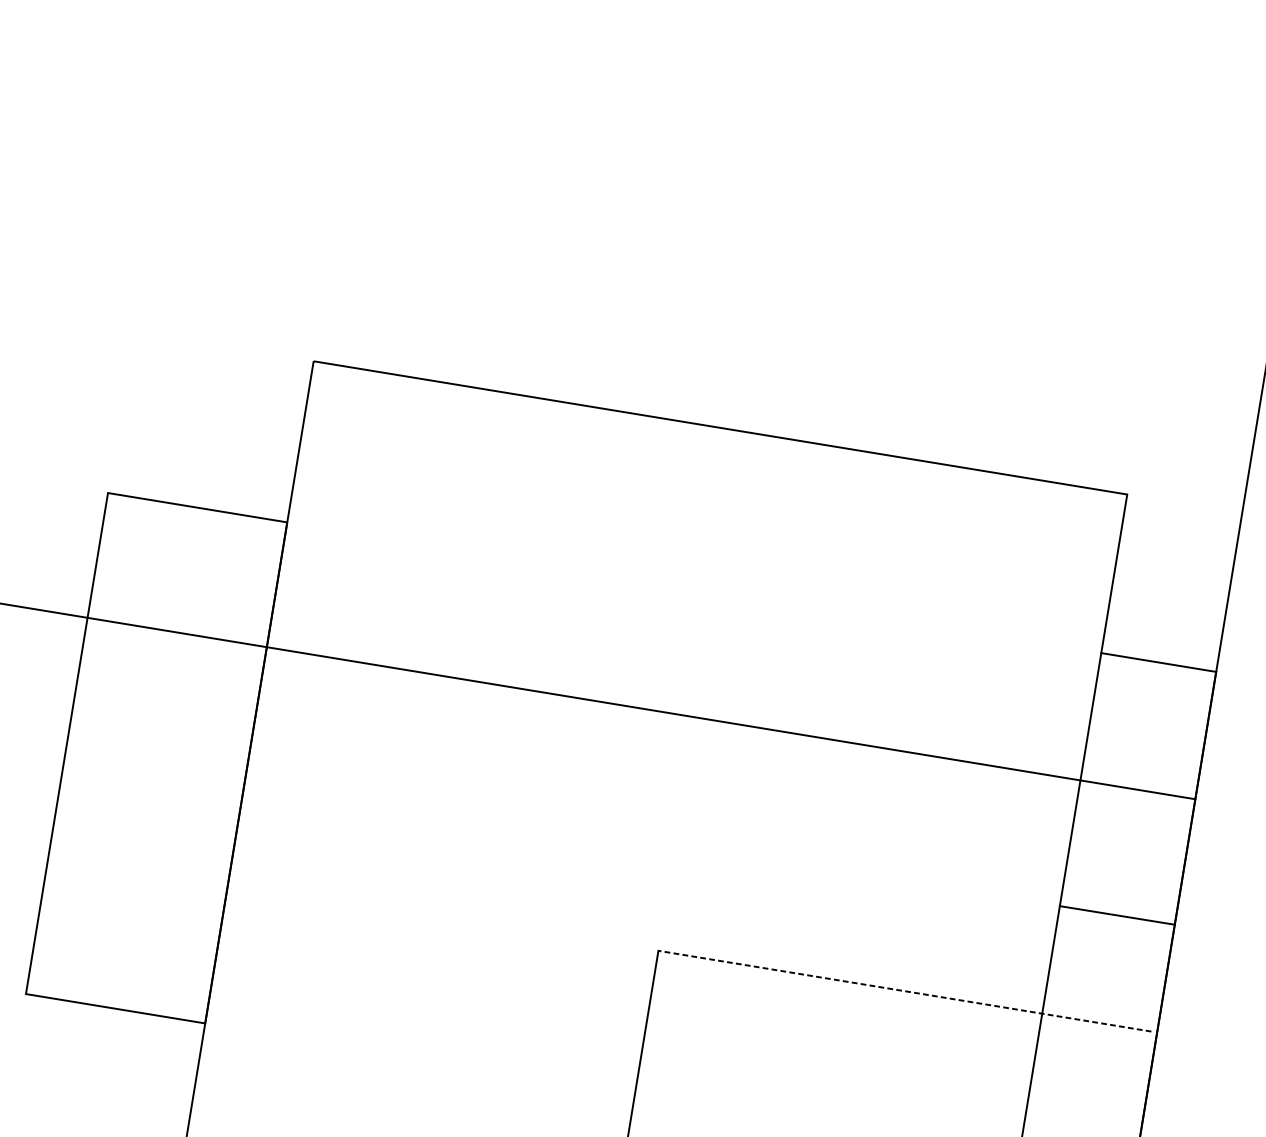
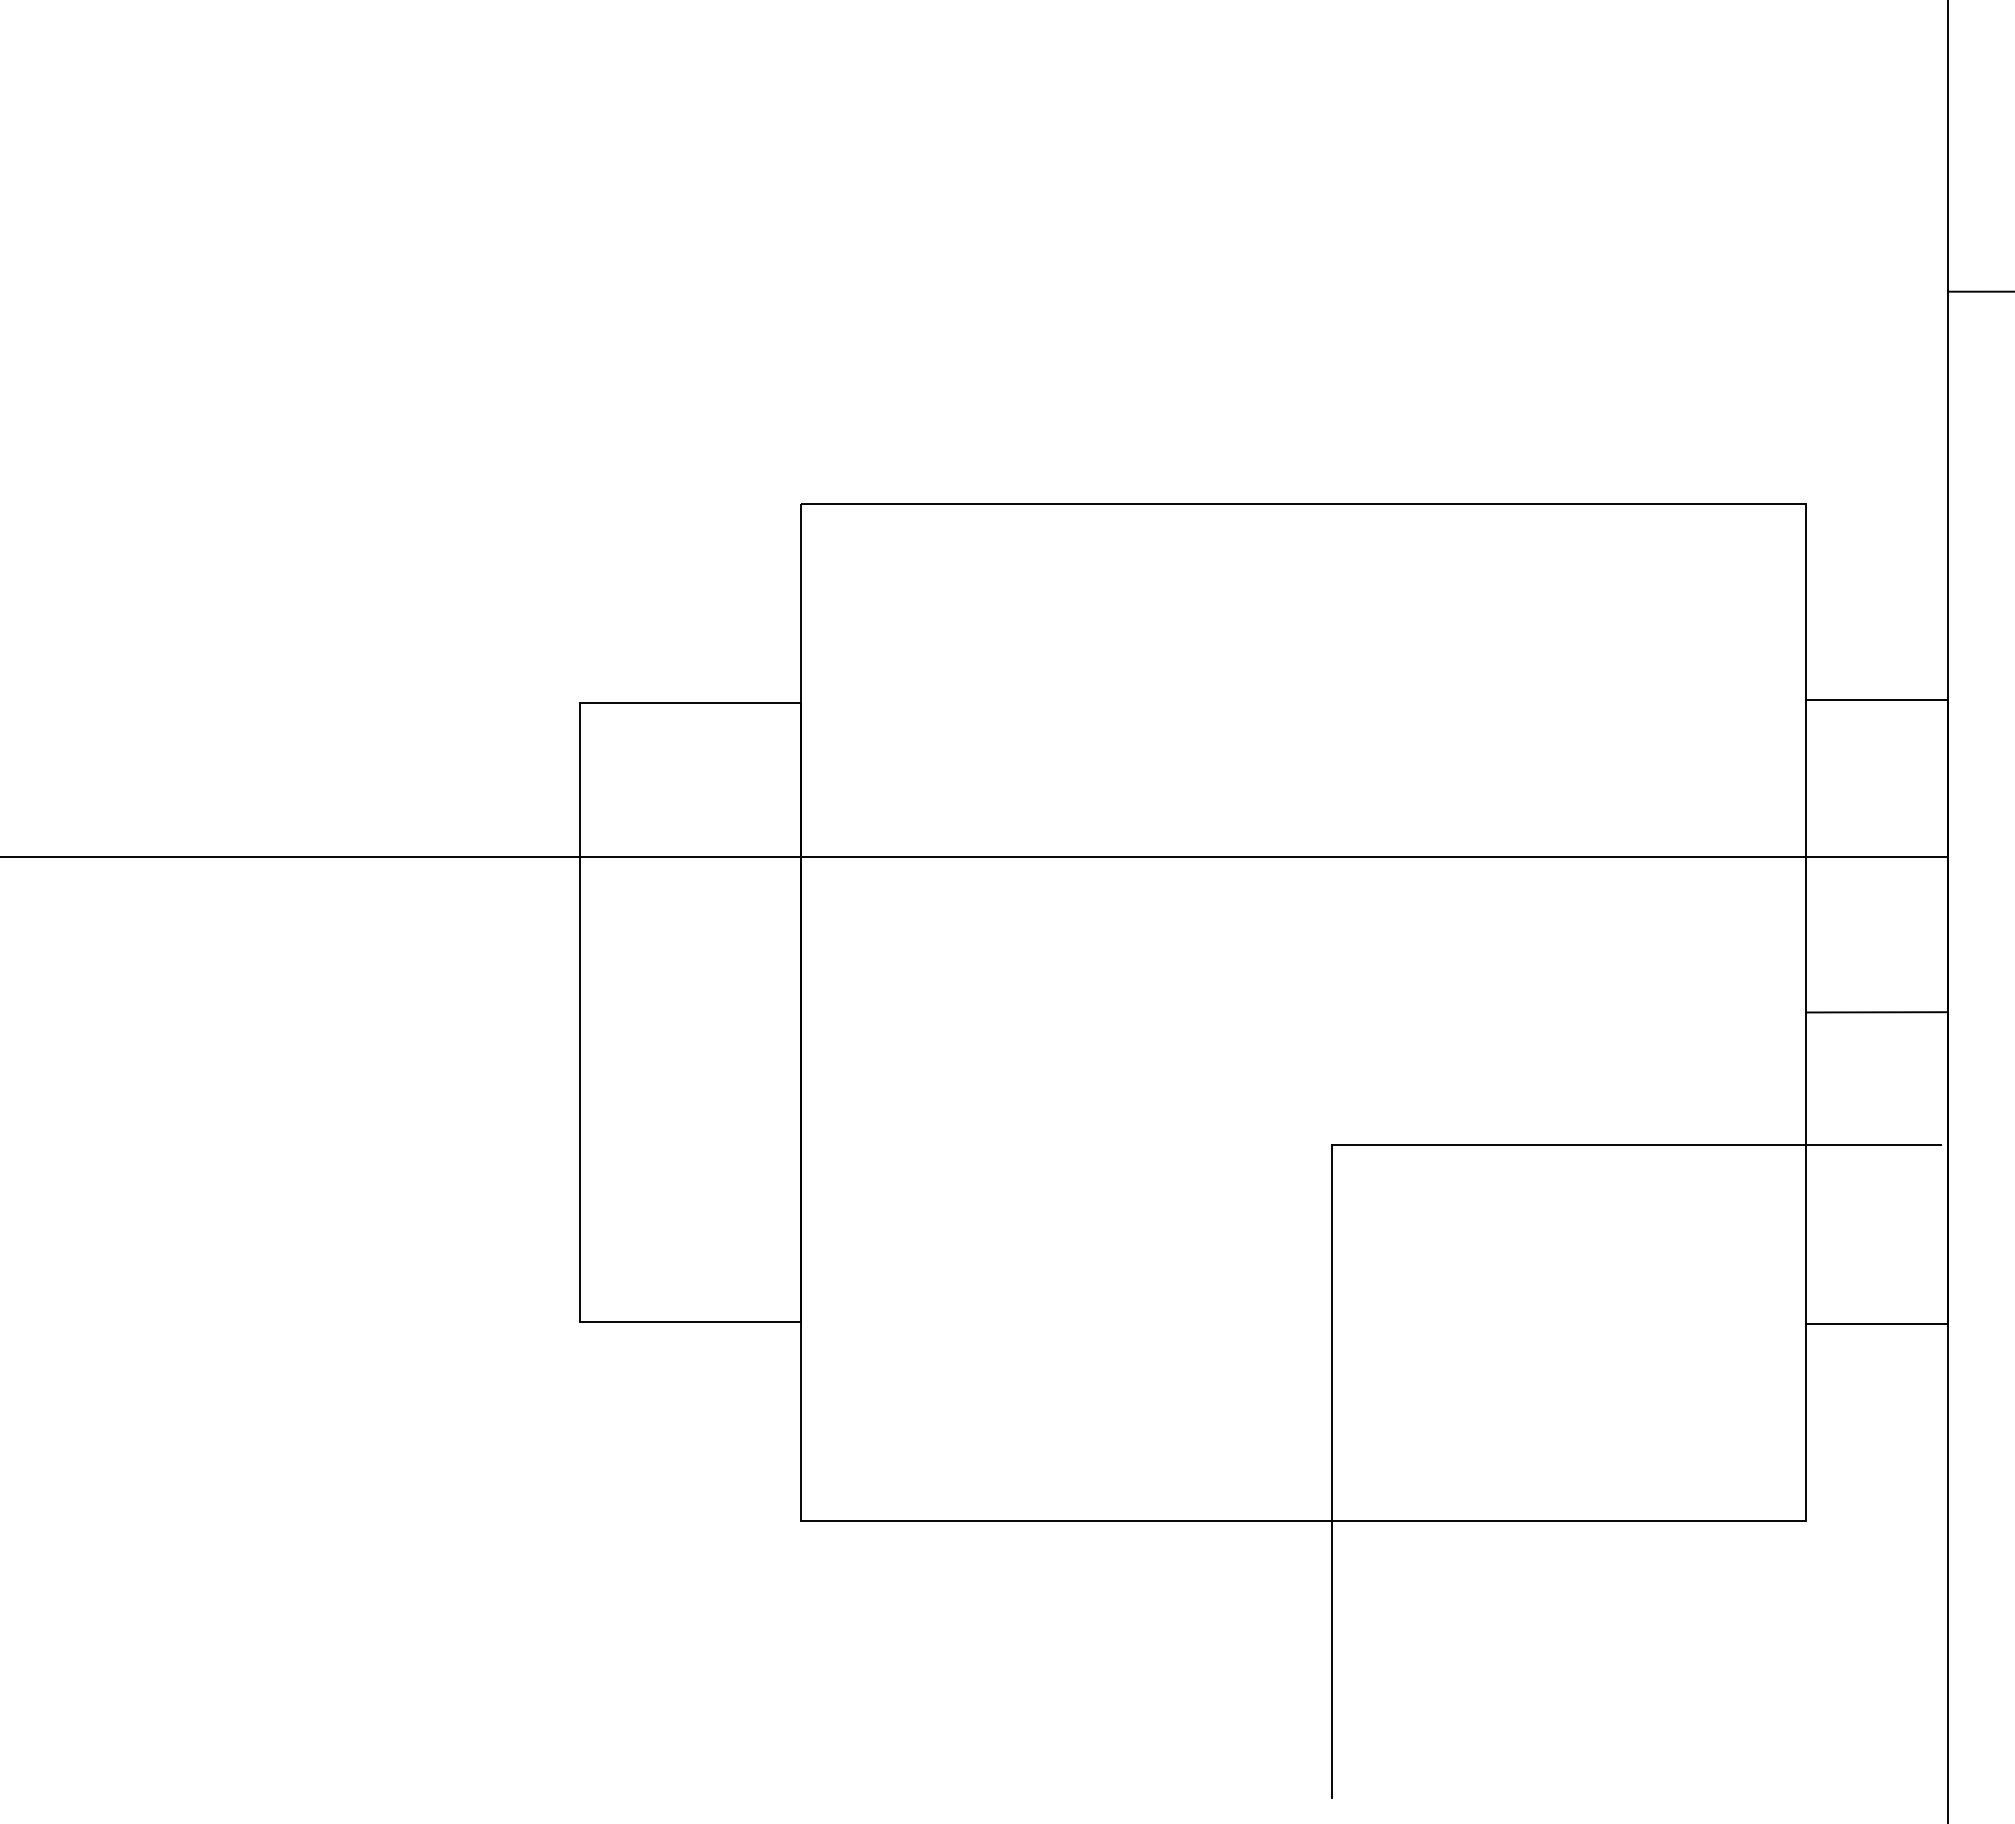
line: (904, 991) -> (1635, 1145), dashed -> solid

